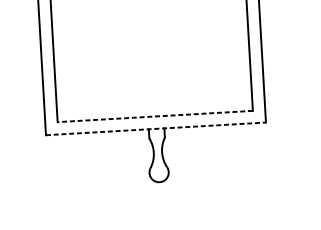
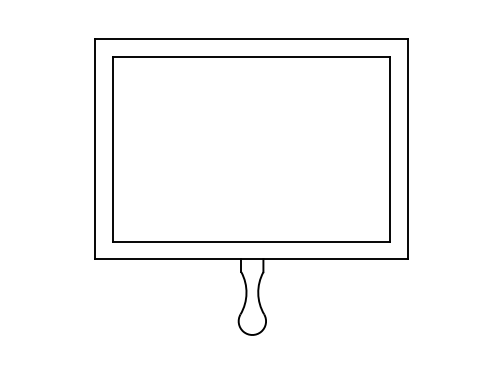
line: (155, 116) -> (251, 241), dashed -> solid
line: (155, 129) -> (251, 259), dashed -> solid

